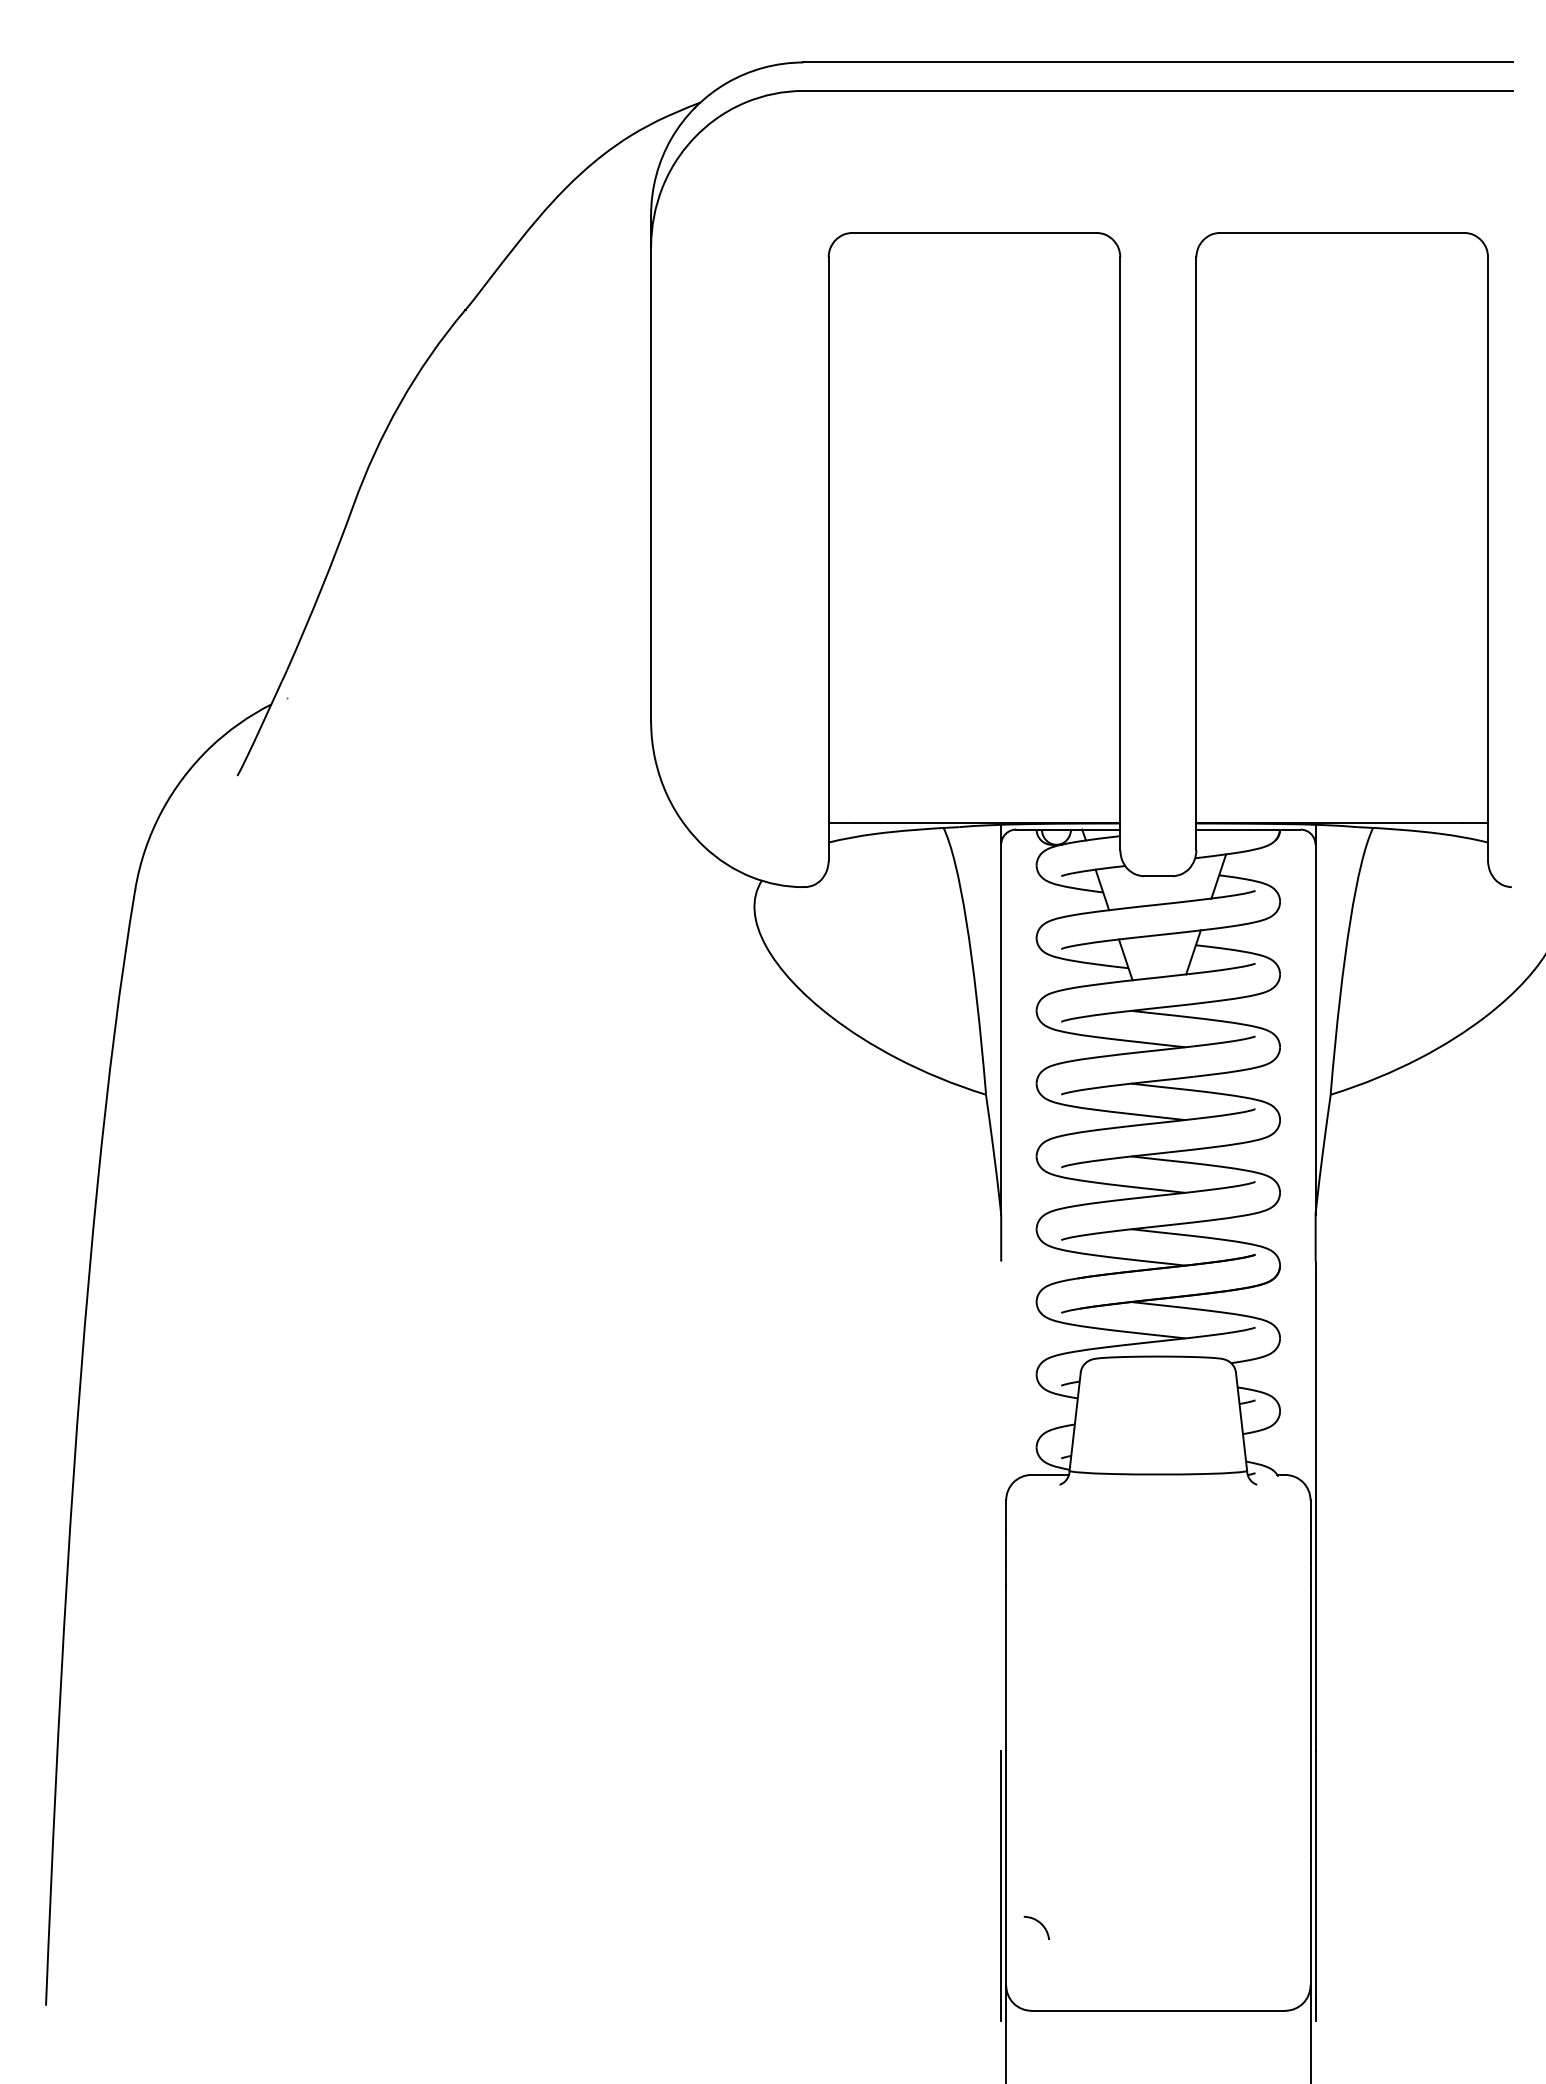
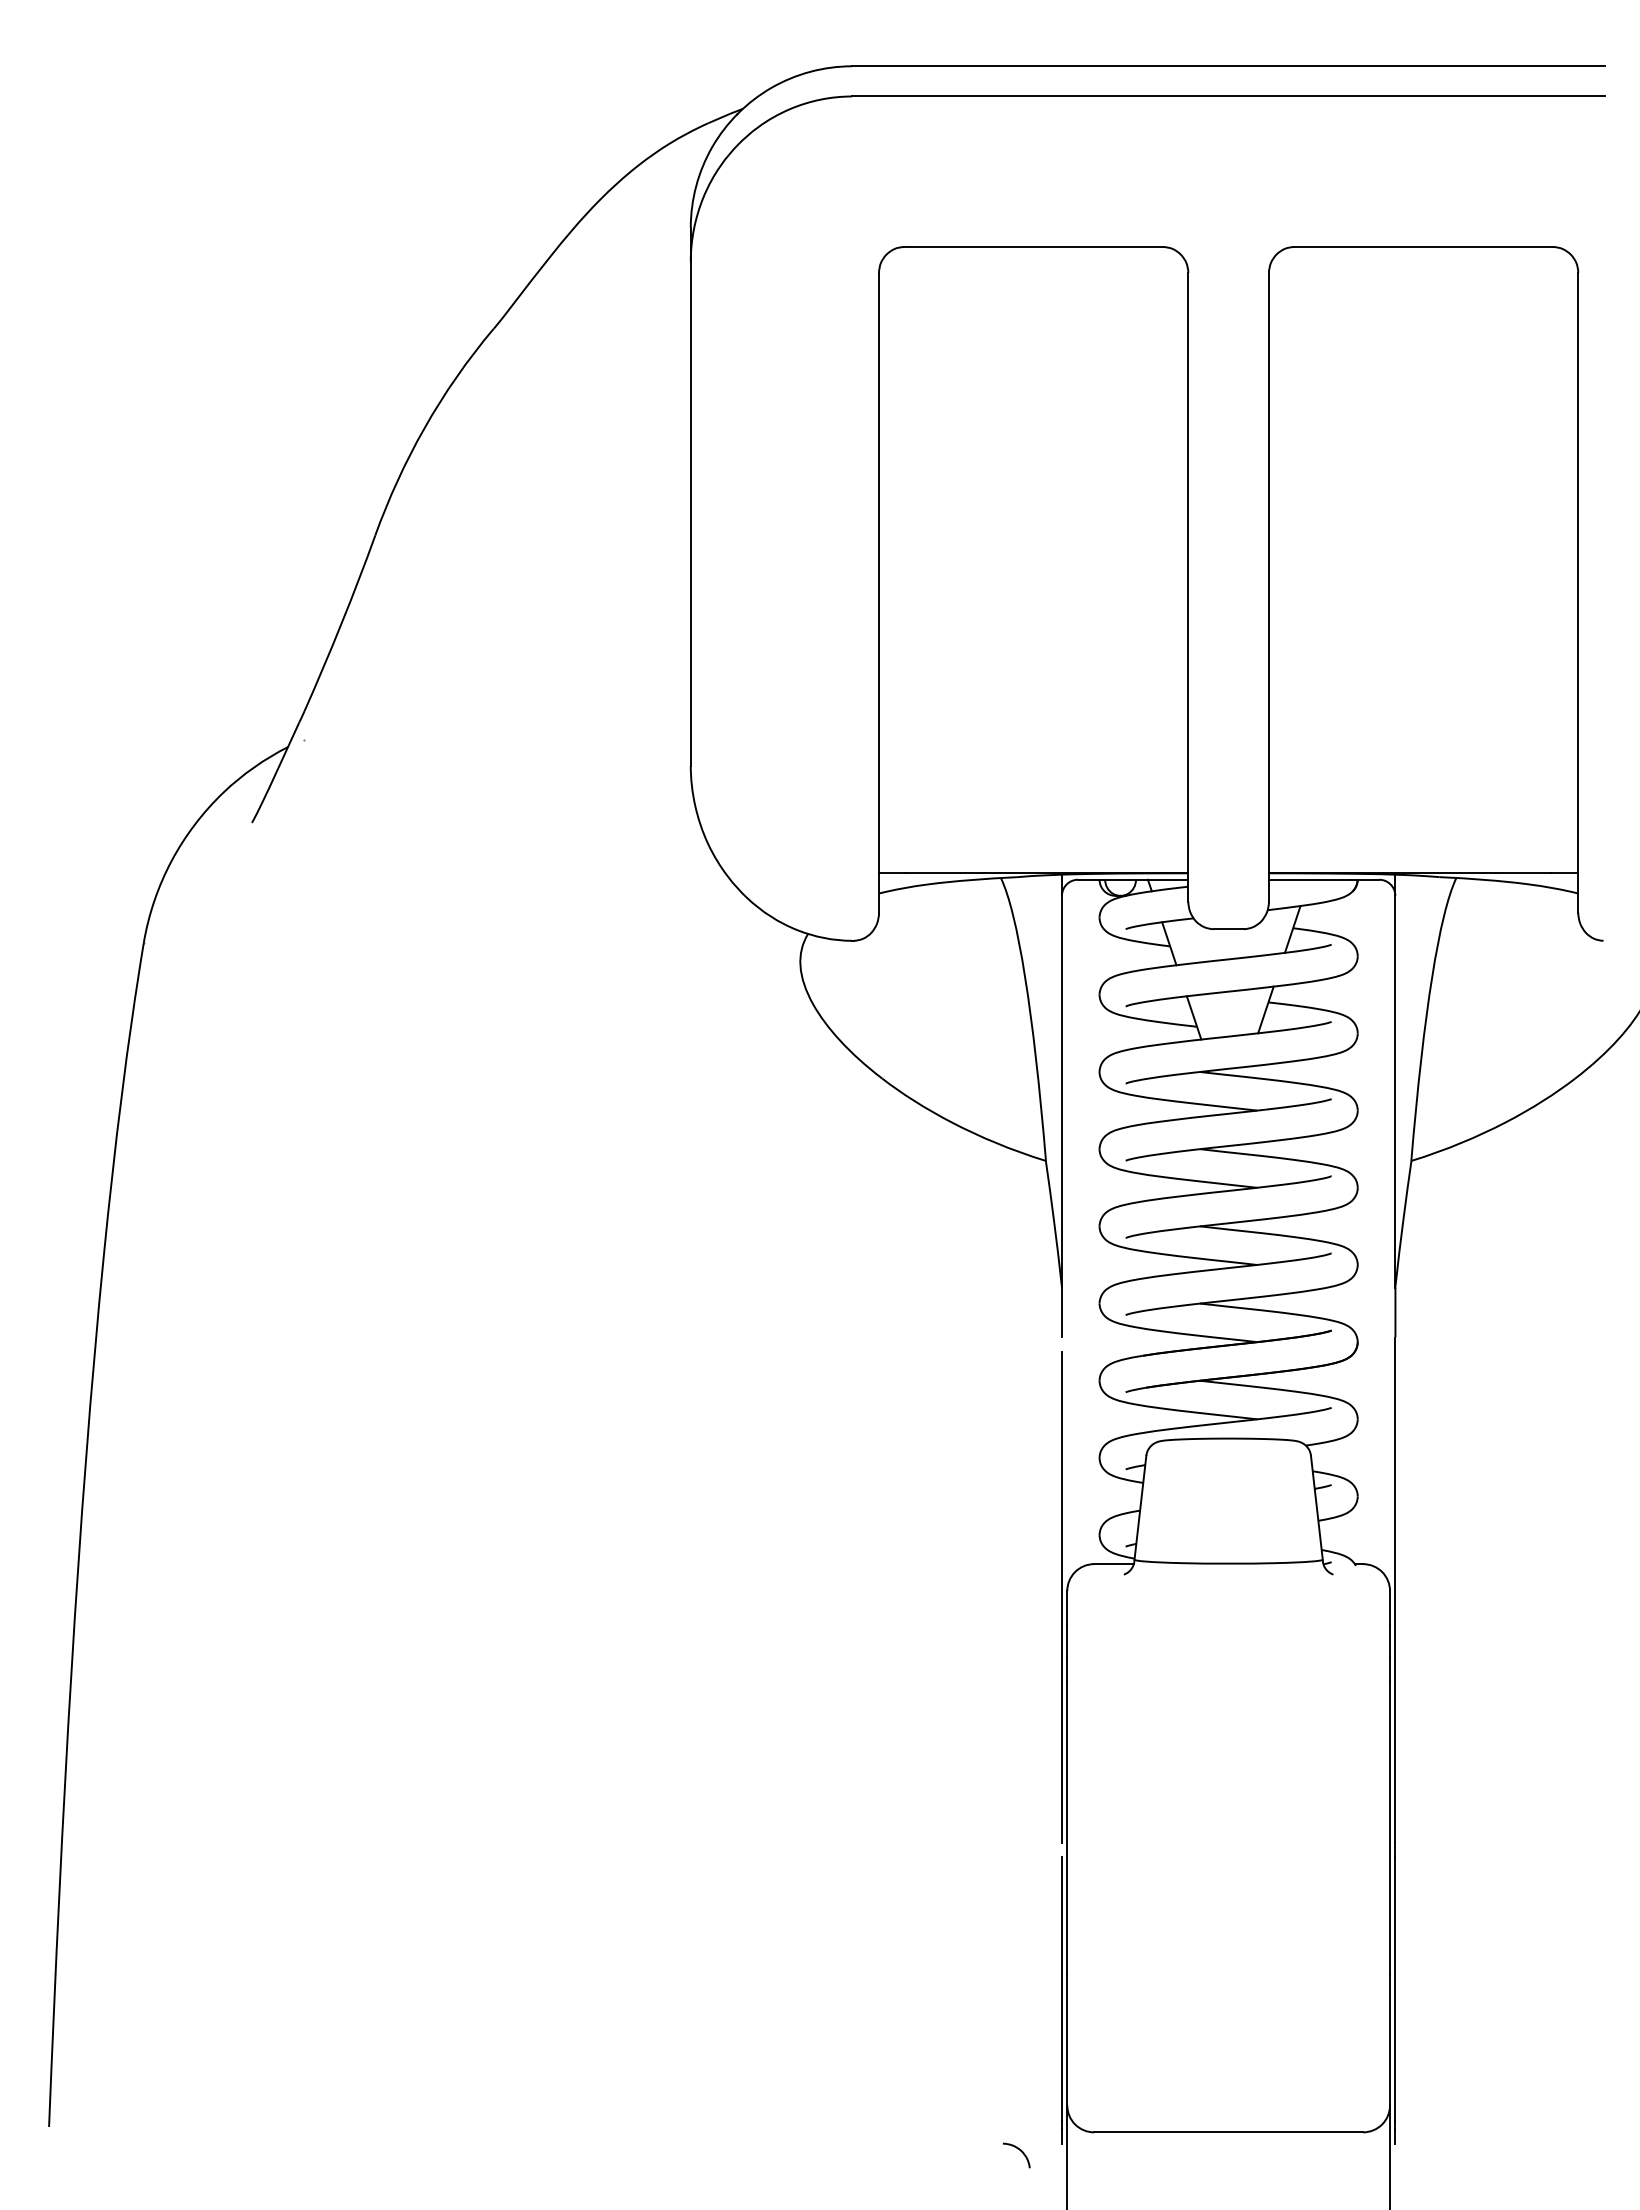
line: (1000, 1506) -> (1061, 1597), added
curve: (1040, 1924) -> (1020, 2151), moved

